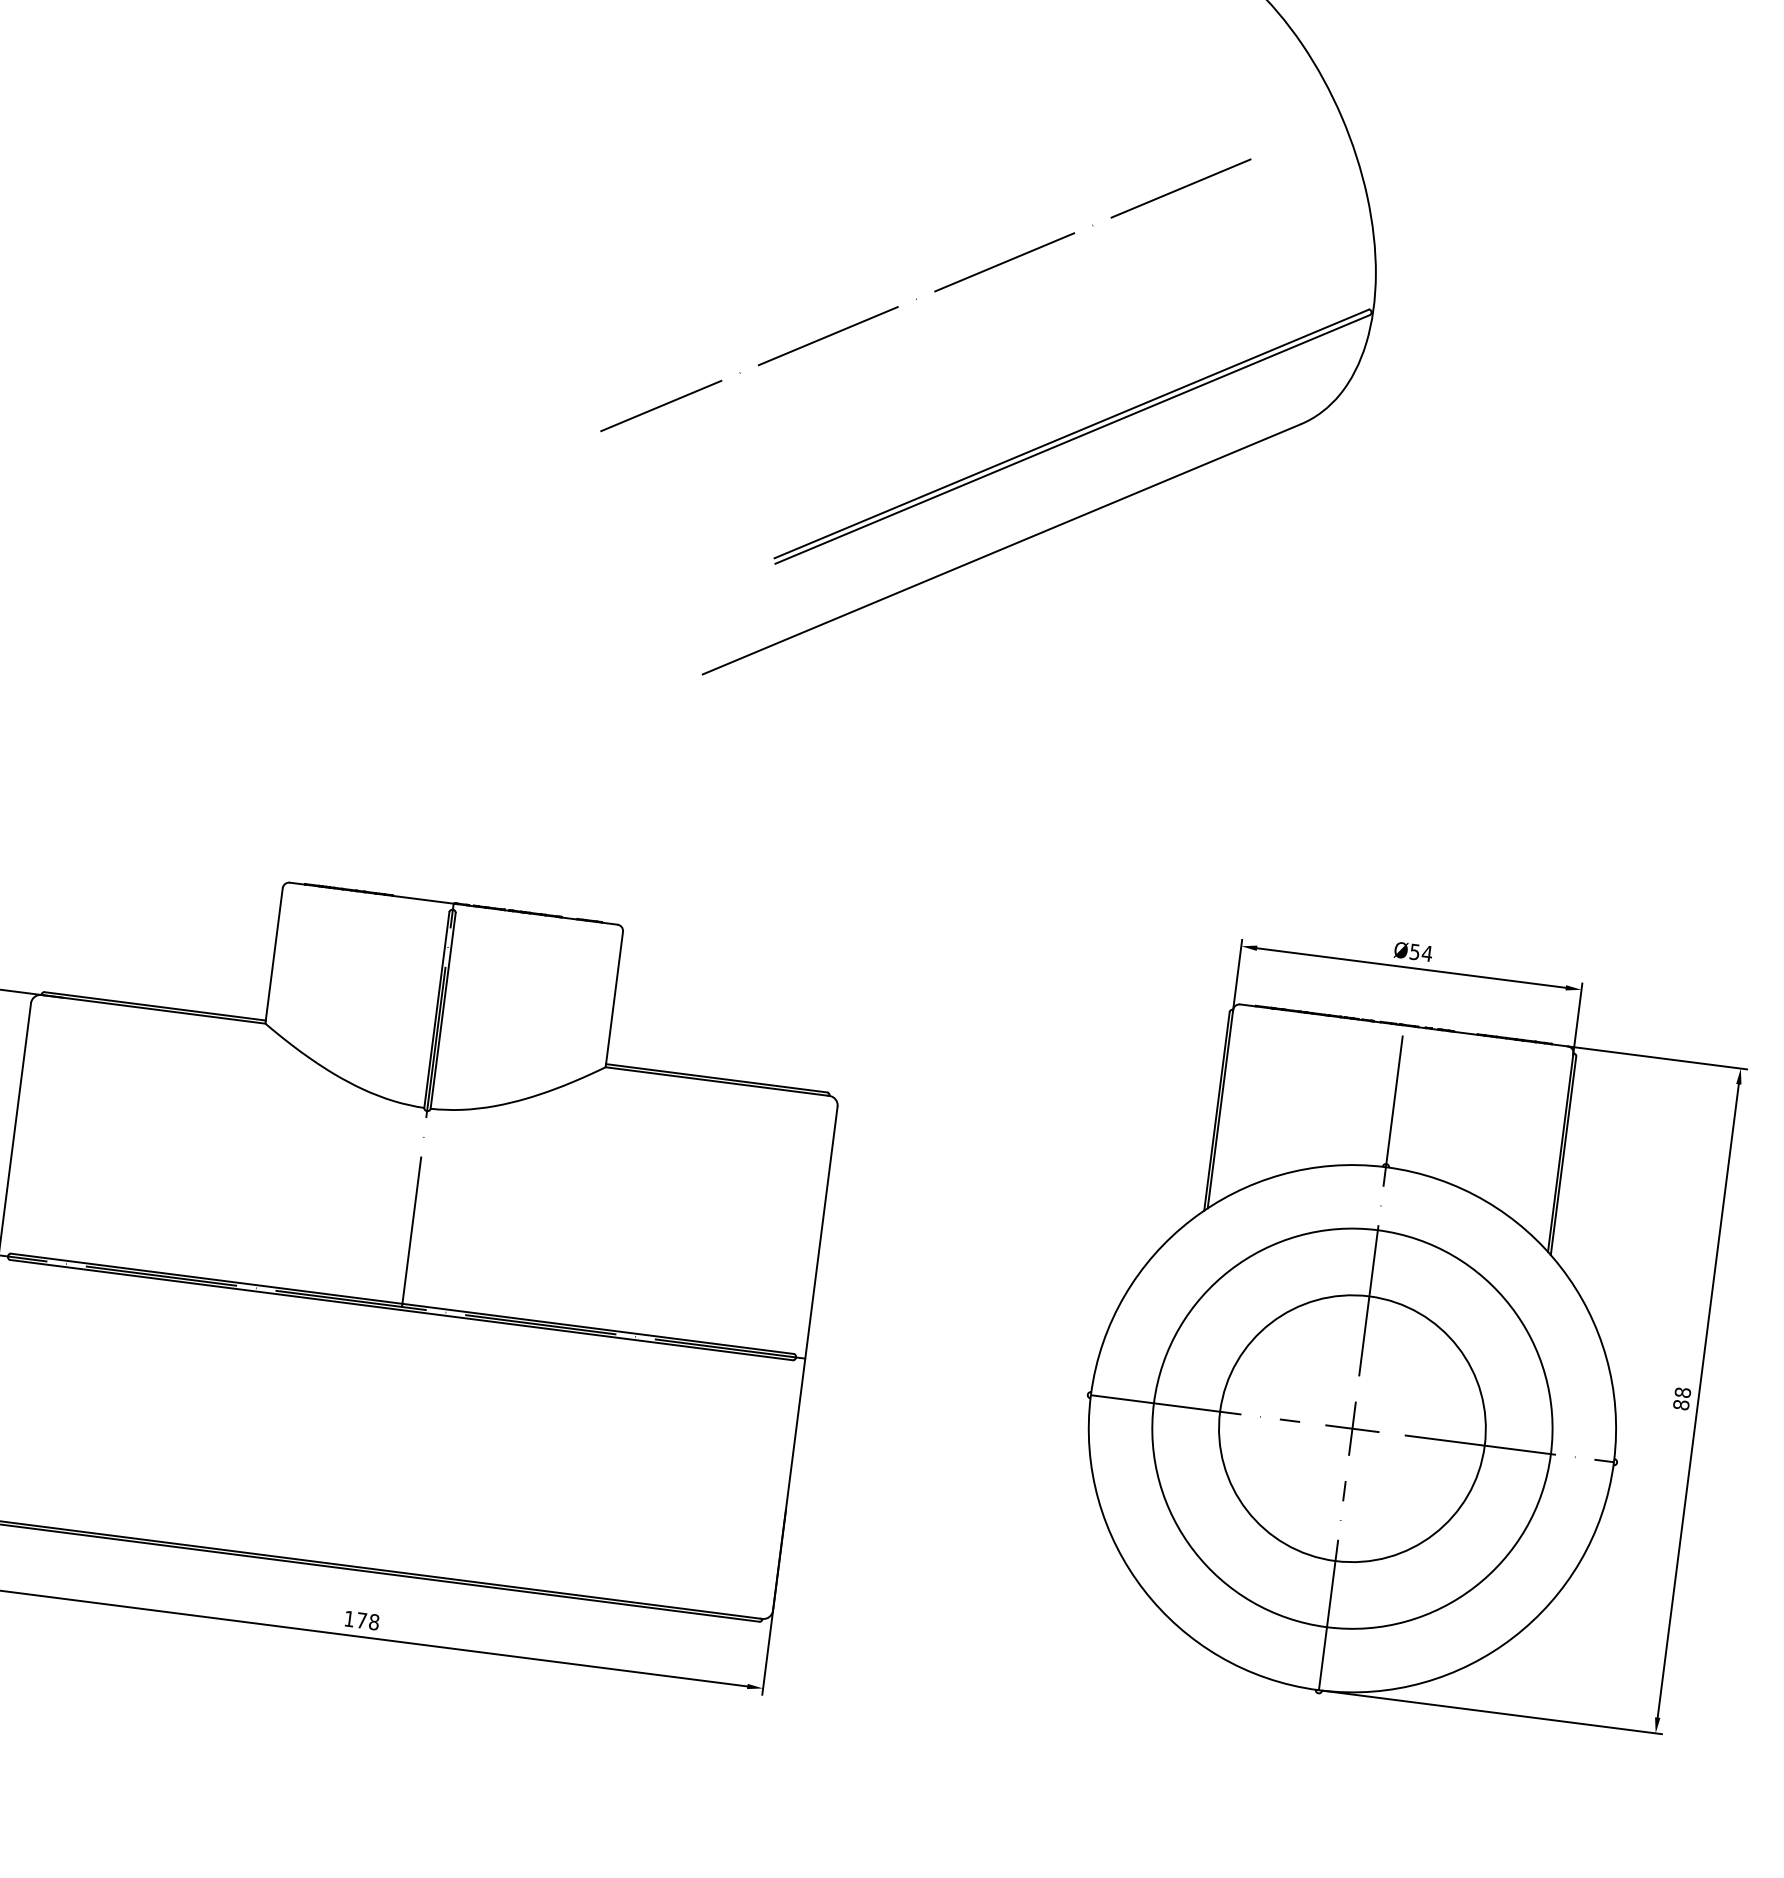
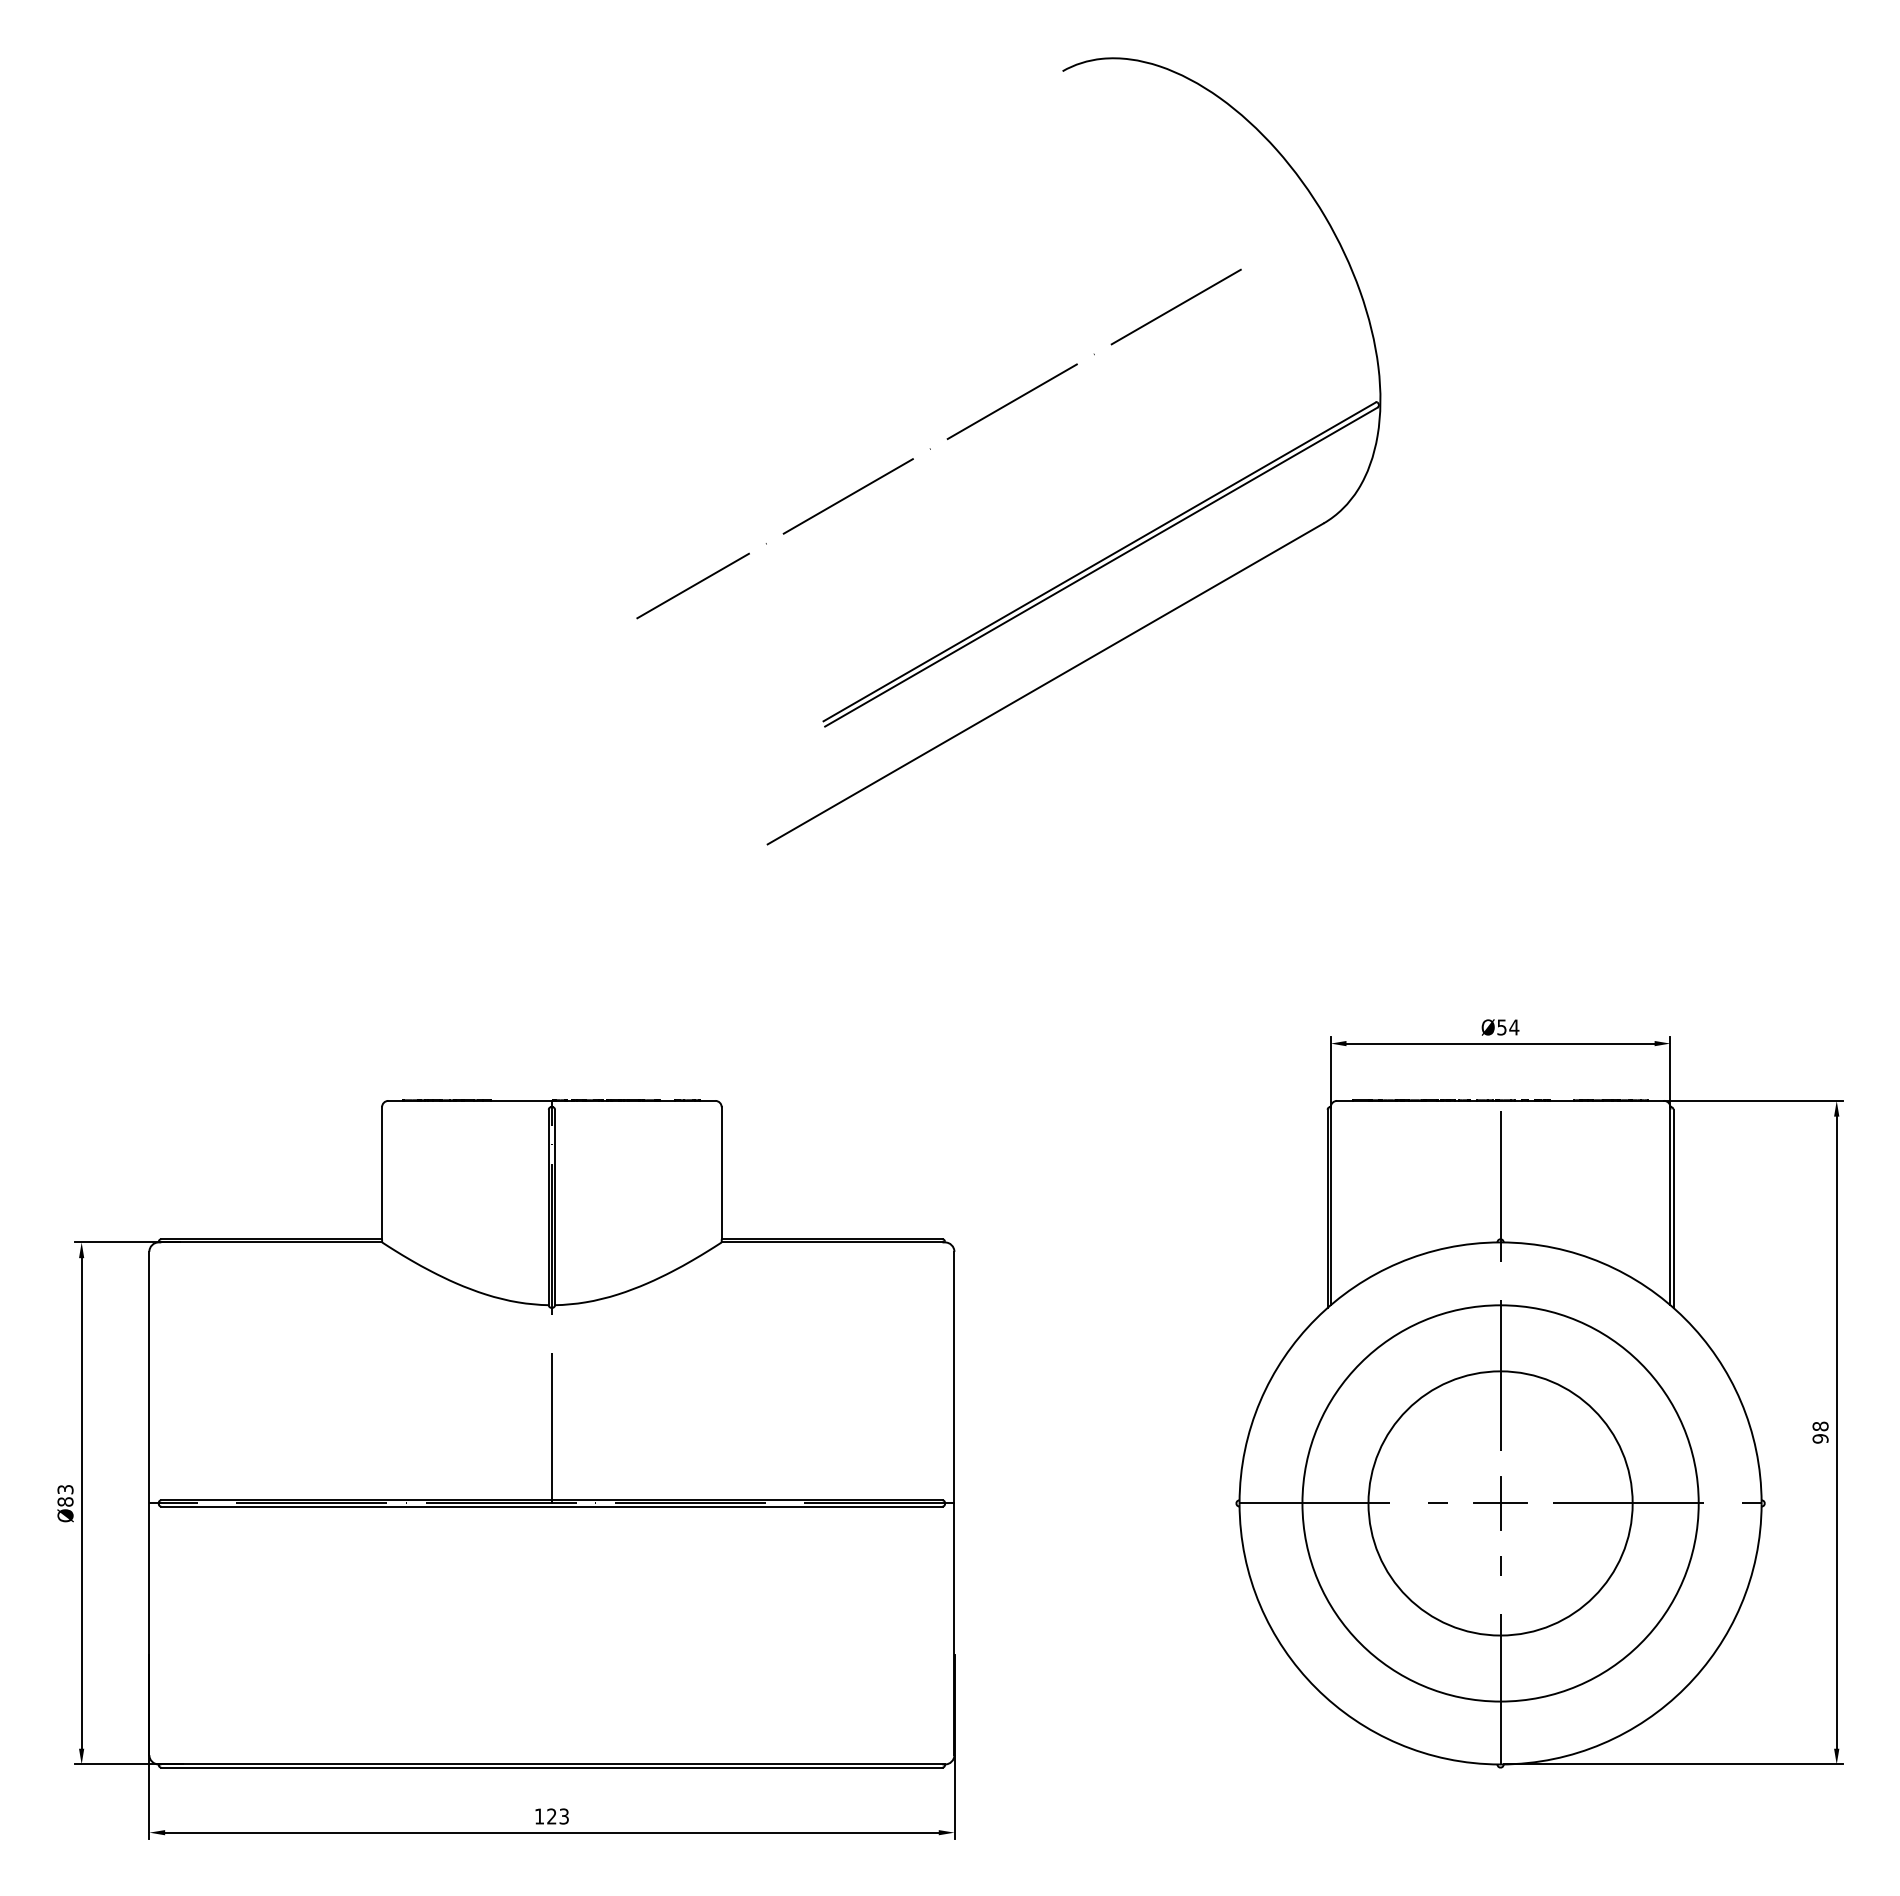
text: (1681, 1404) -> (1820, 1438), 88 -> 98
text: (368, 1621) -> (558, 1816), 178 -> 123

